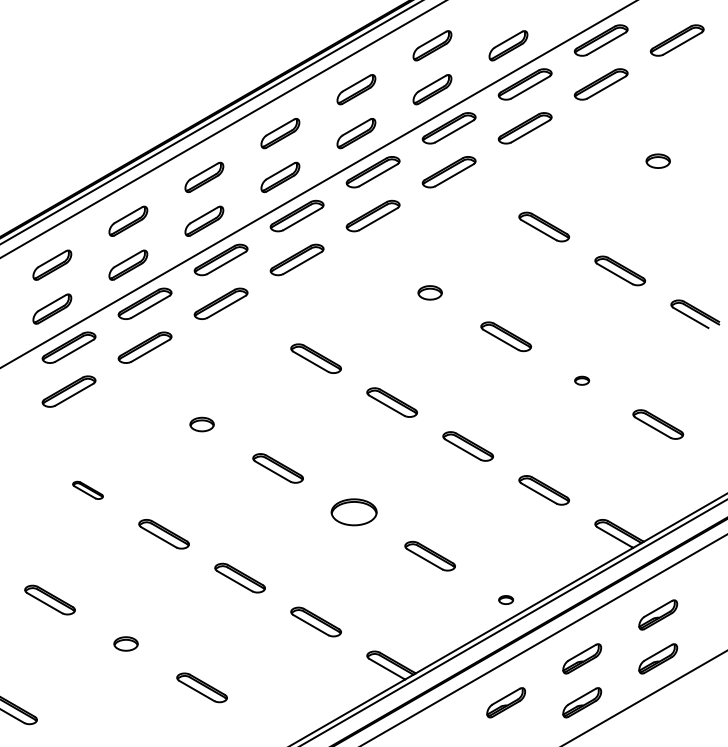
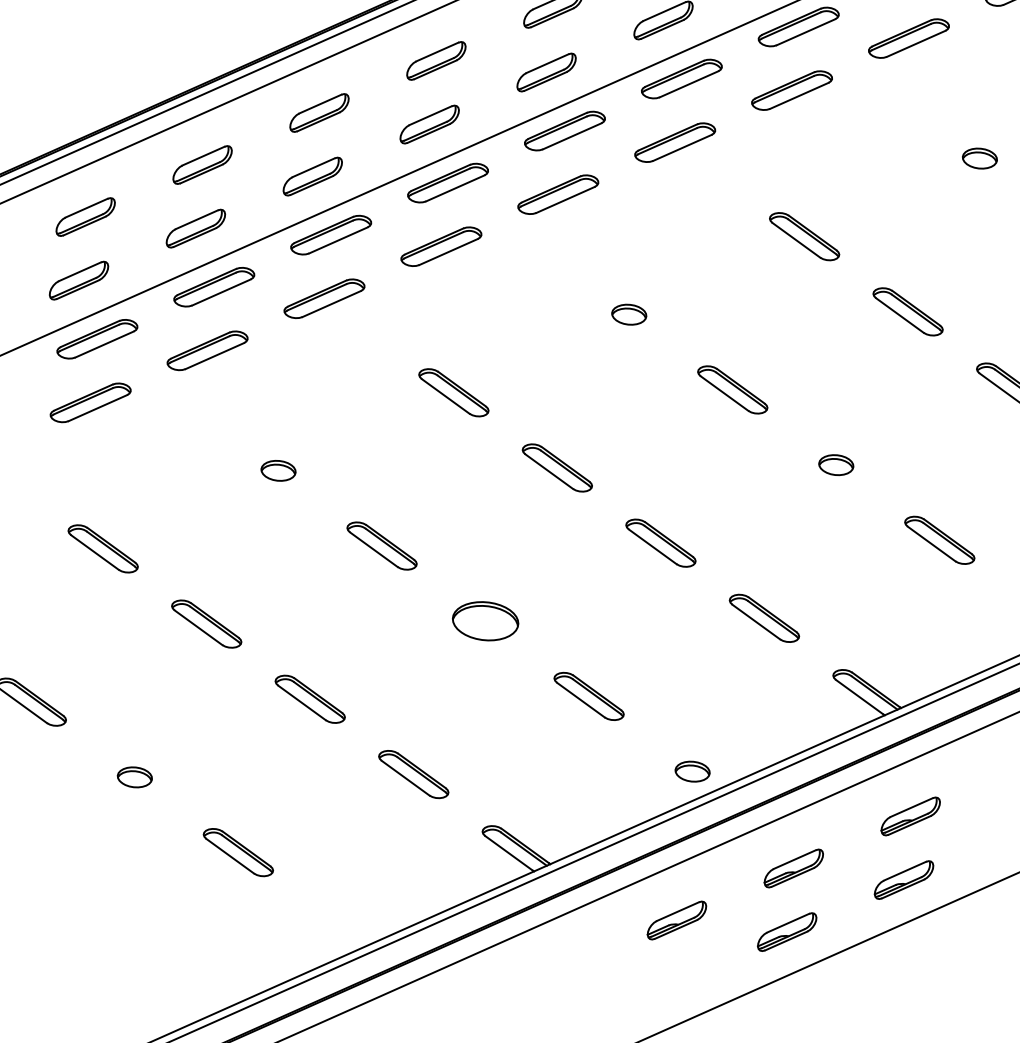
part: (581, 380) -> (835, 464), size x1.67
part: (87, 490) -> (102, 548), size x1.67
part: (505, 599) -> (691, 770), size x1.67

